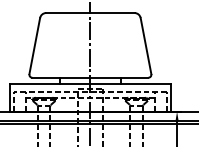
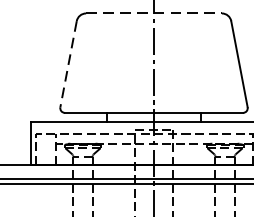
line: (90, 13) -> (154, 14), solid -> dashed
line: (34, 46) -> (68, 64), solid -> dashed

